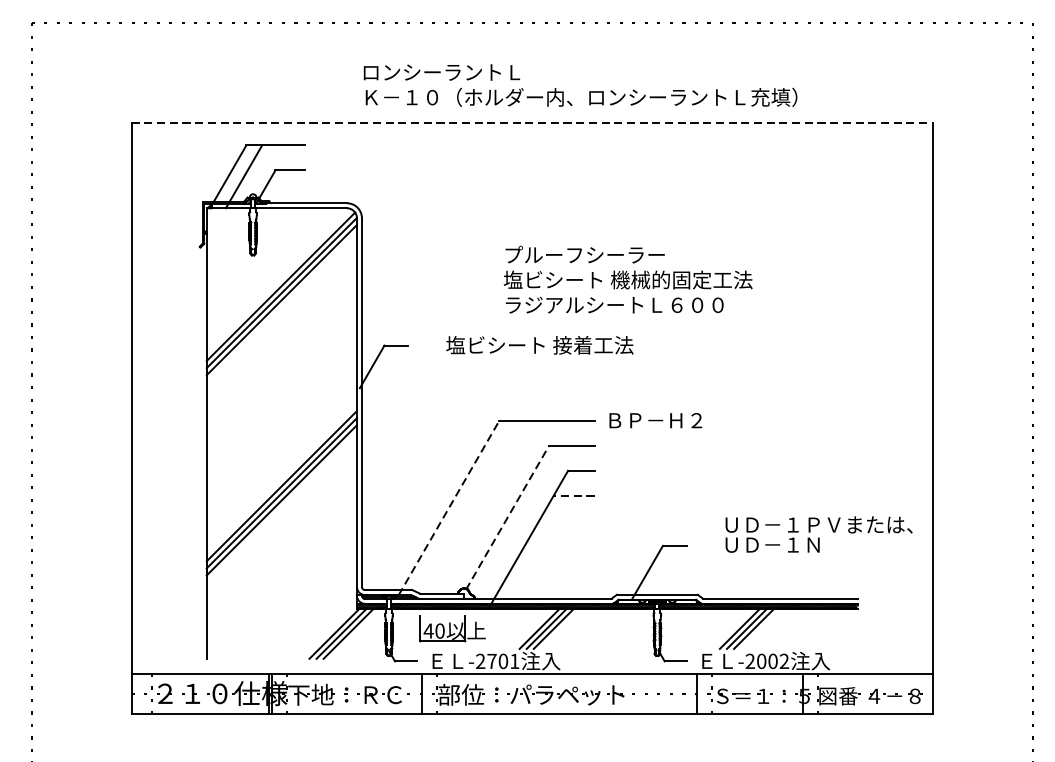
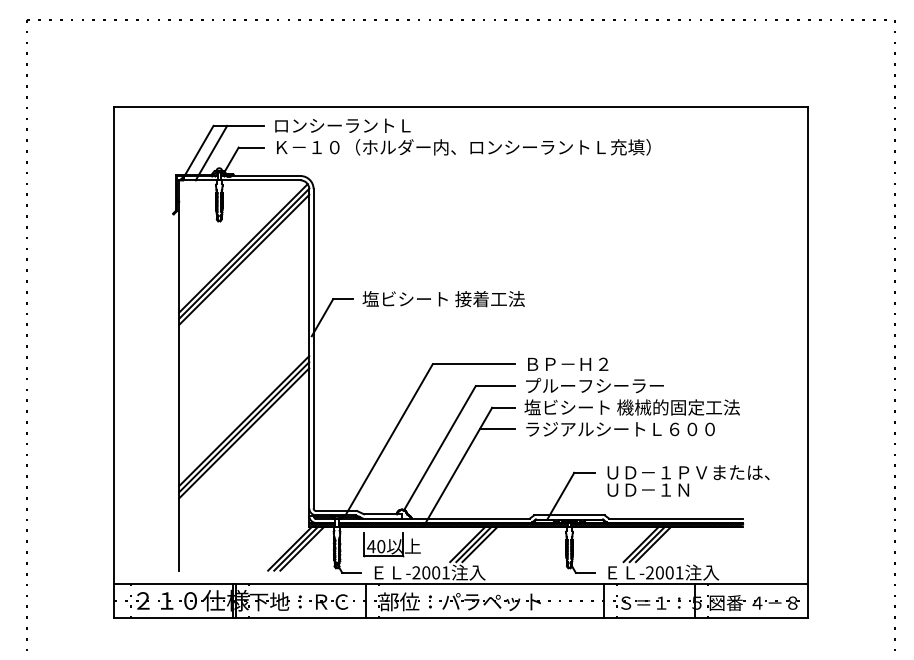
text: (580, 84) -> (462, 136), moved
line: (532, 122) -> (461, 106), dashed -> solid
text: (627, 279) -> (631, 407), moved
text: (539, 345) -> (443, 299), moved
line: (574, 495) -> (497, 429), dashed -> solid
line: (449, 507) -> (389, 439), dashed -> solid
line: (507, 517) -> (439, 448), dashed -> solid
text: (819, 533) -> (688, 480), moved
text: (492, 660) -> (426, 572), -2701 -> -2001
text: (784, 660) -> (679, 572), -2002 -> -2001

